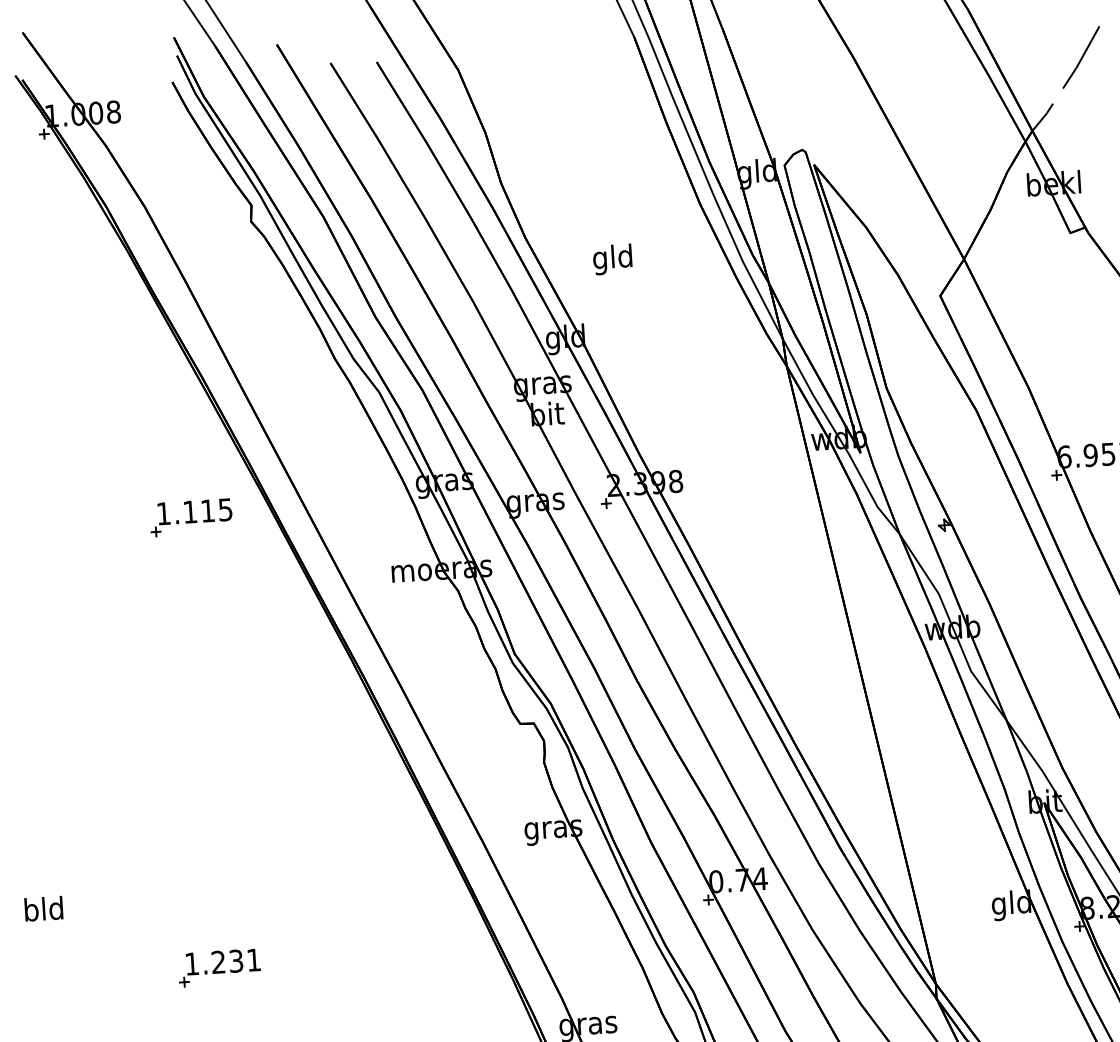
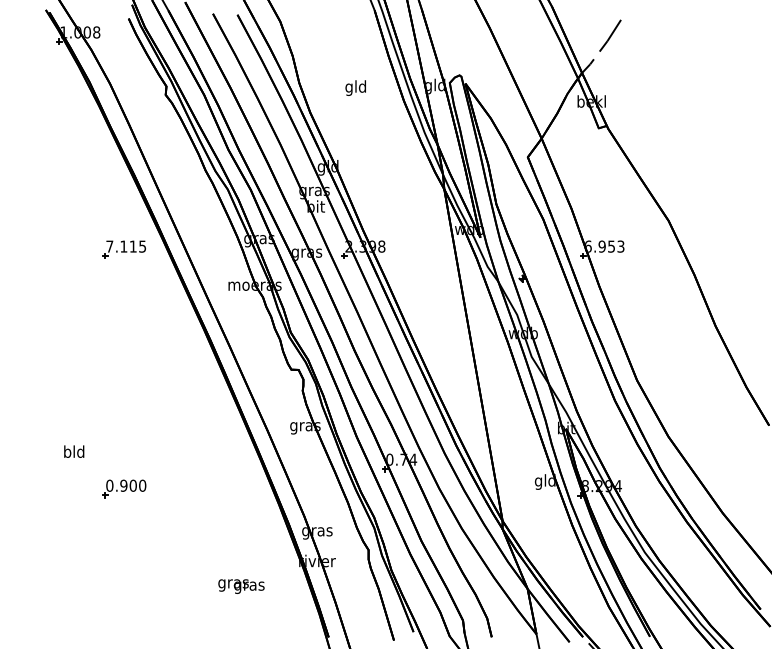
text: (612, 258) -> (355, 87), moved
text: (163, 513) -> (109, 246), 1.115 -> 7.115
text: (44, 908) -> (74, 451), moved
text: (223, 961) -> (126, 485), 1.231 -> 0.900

